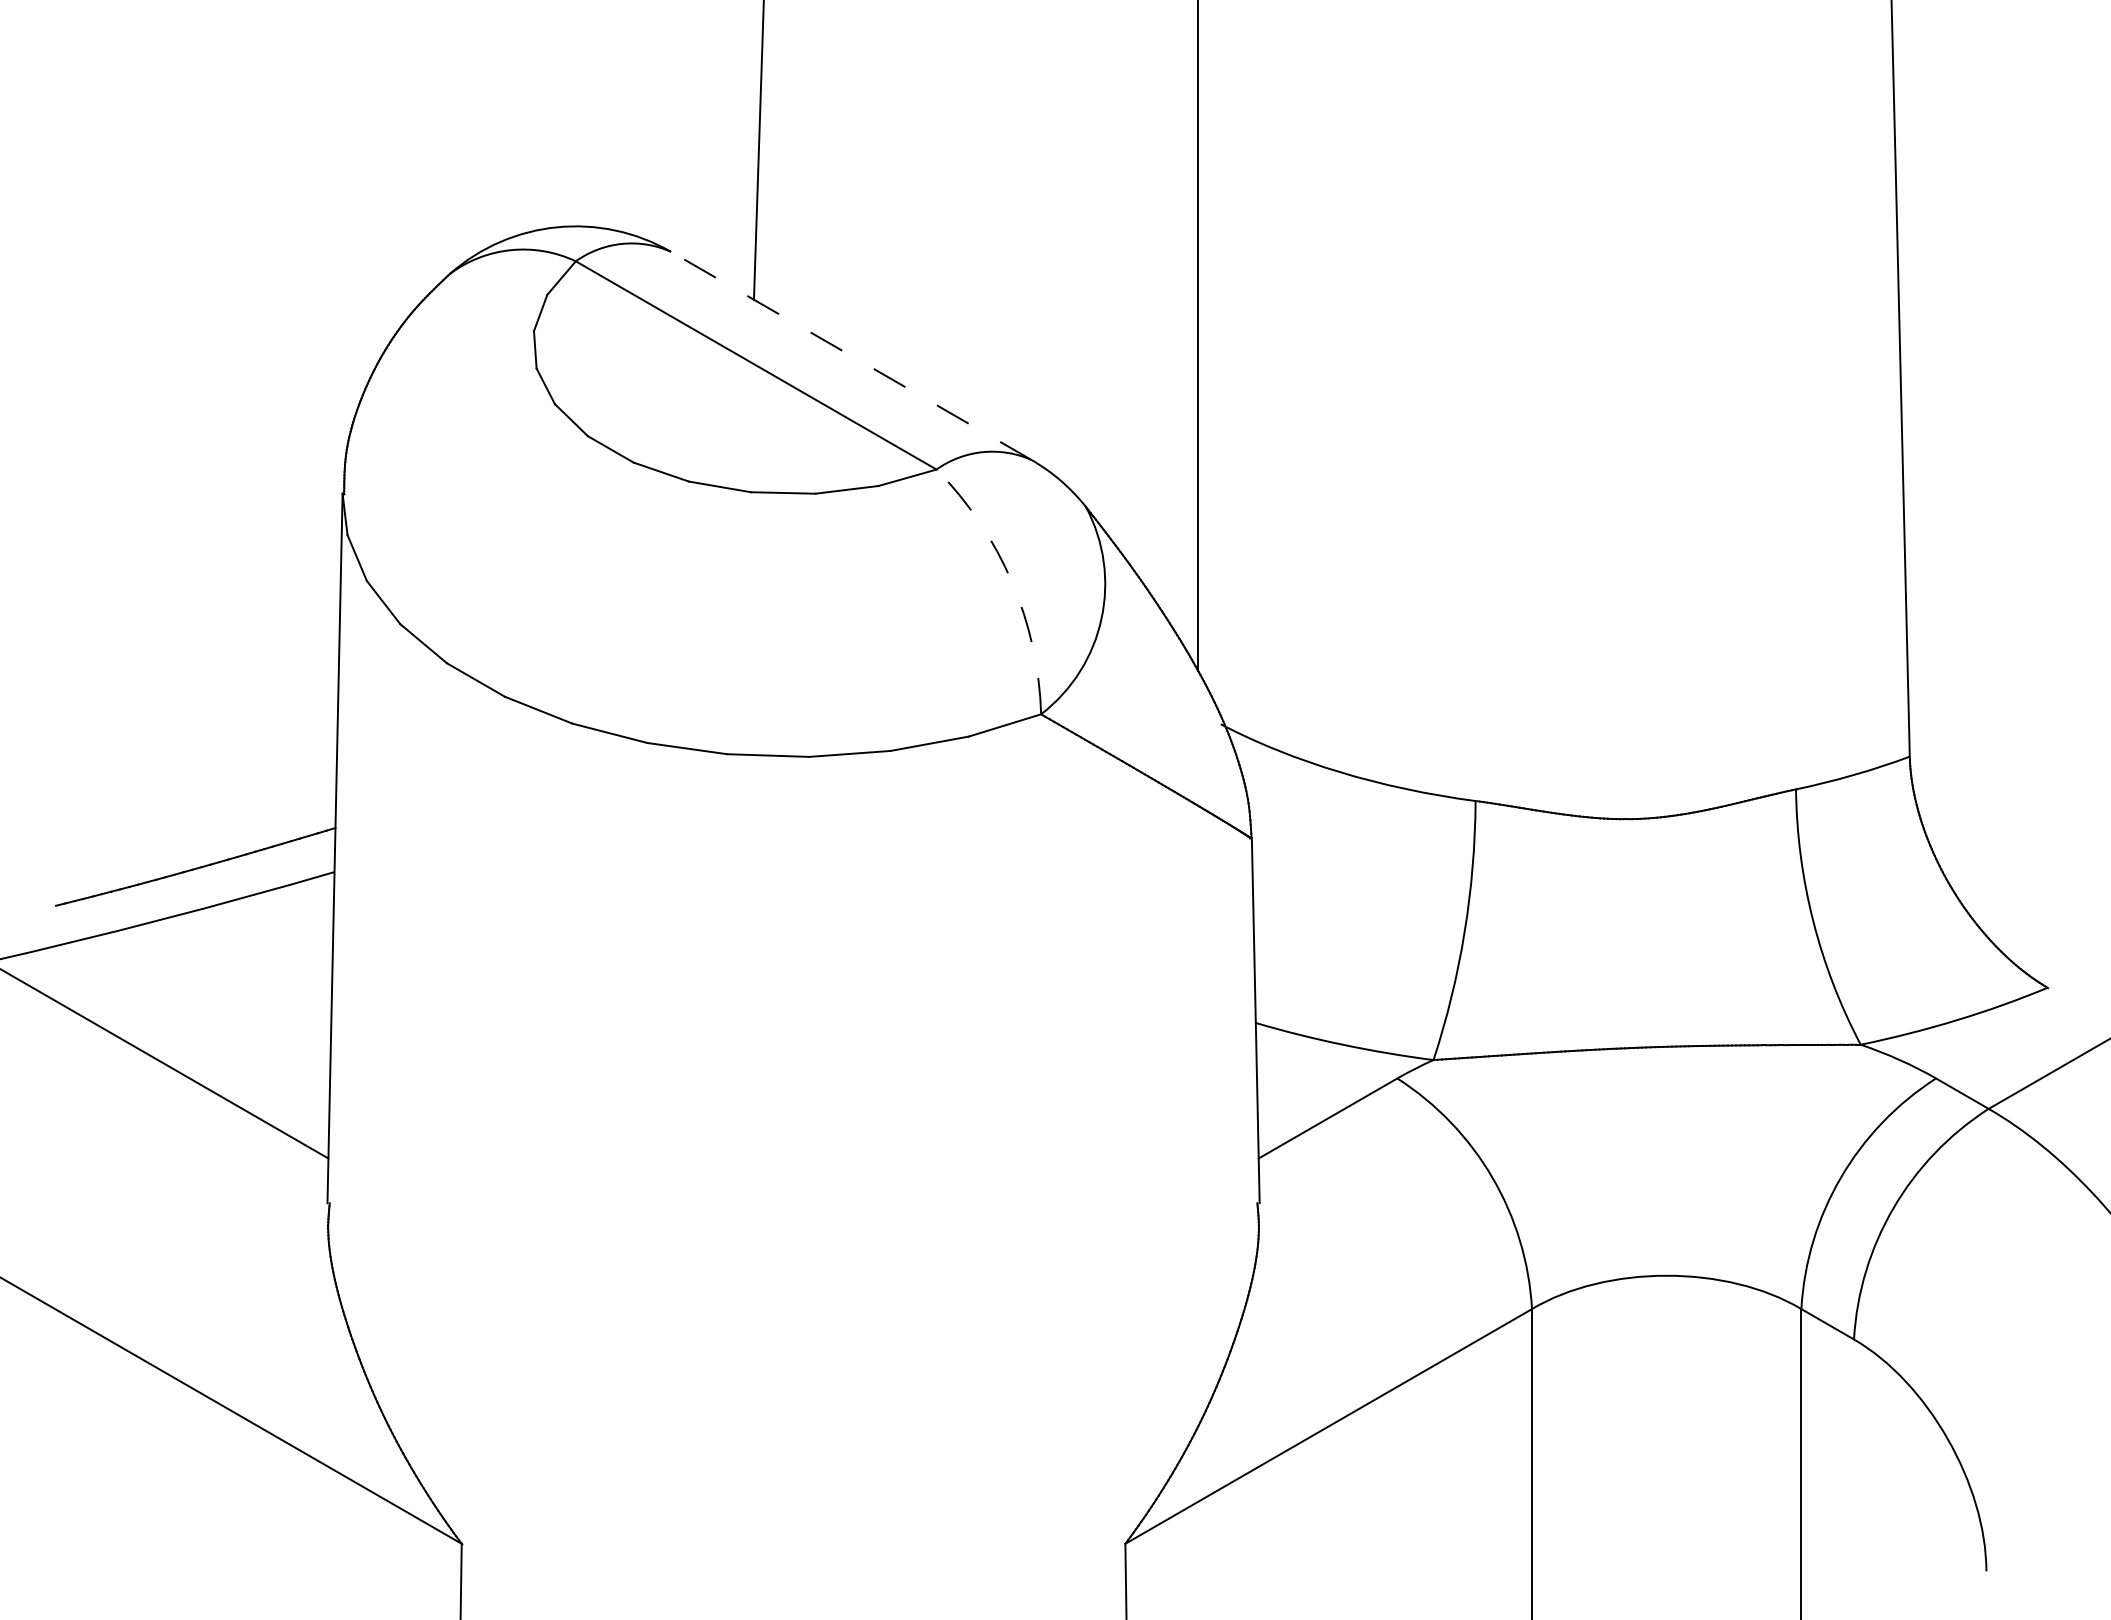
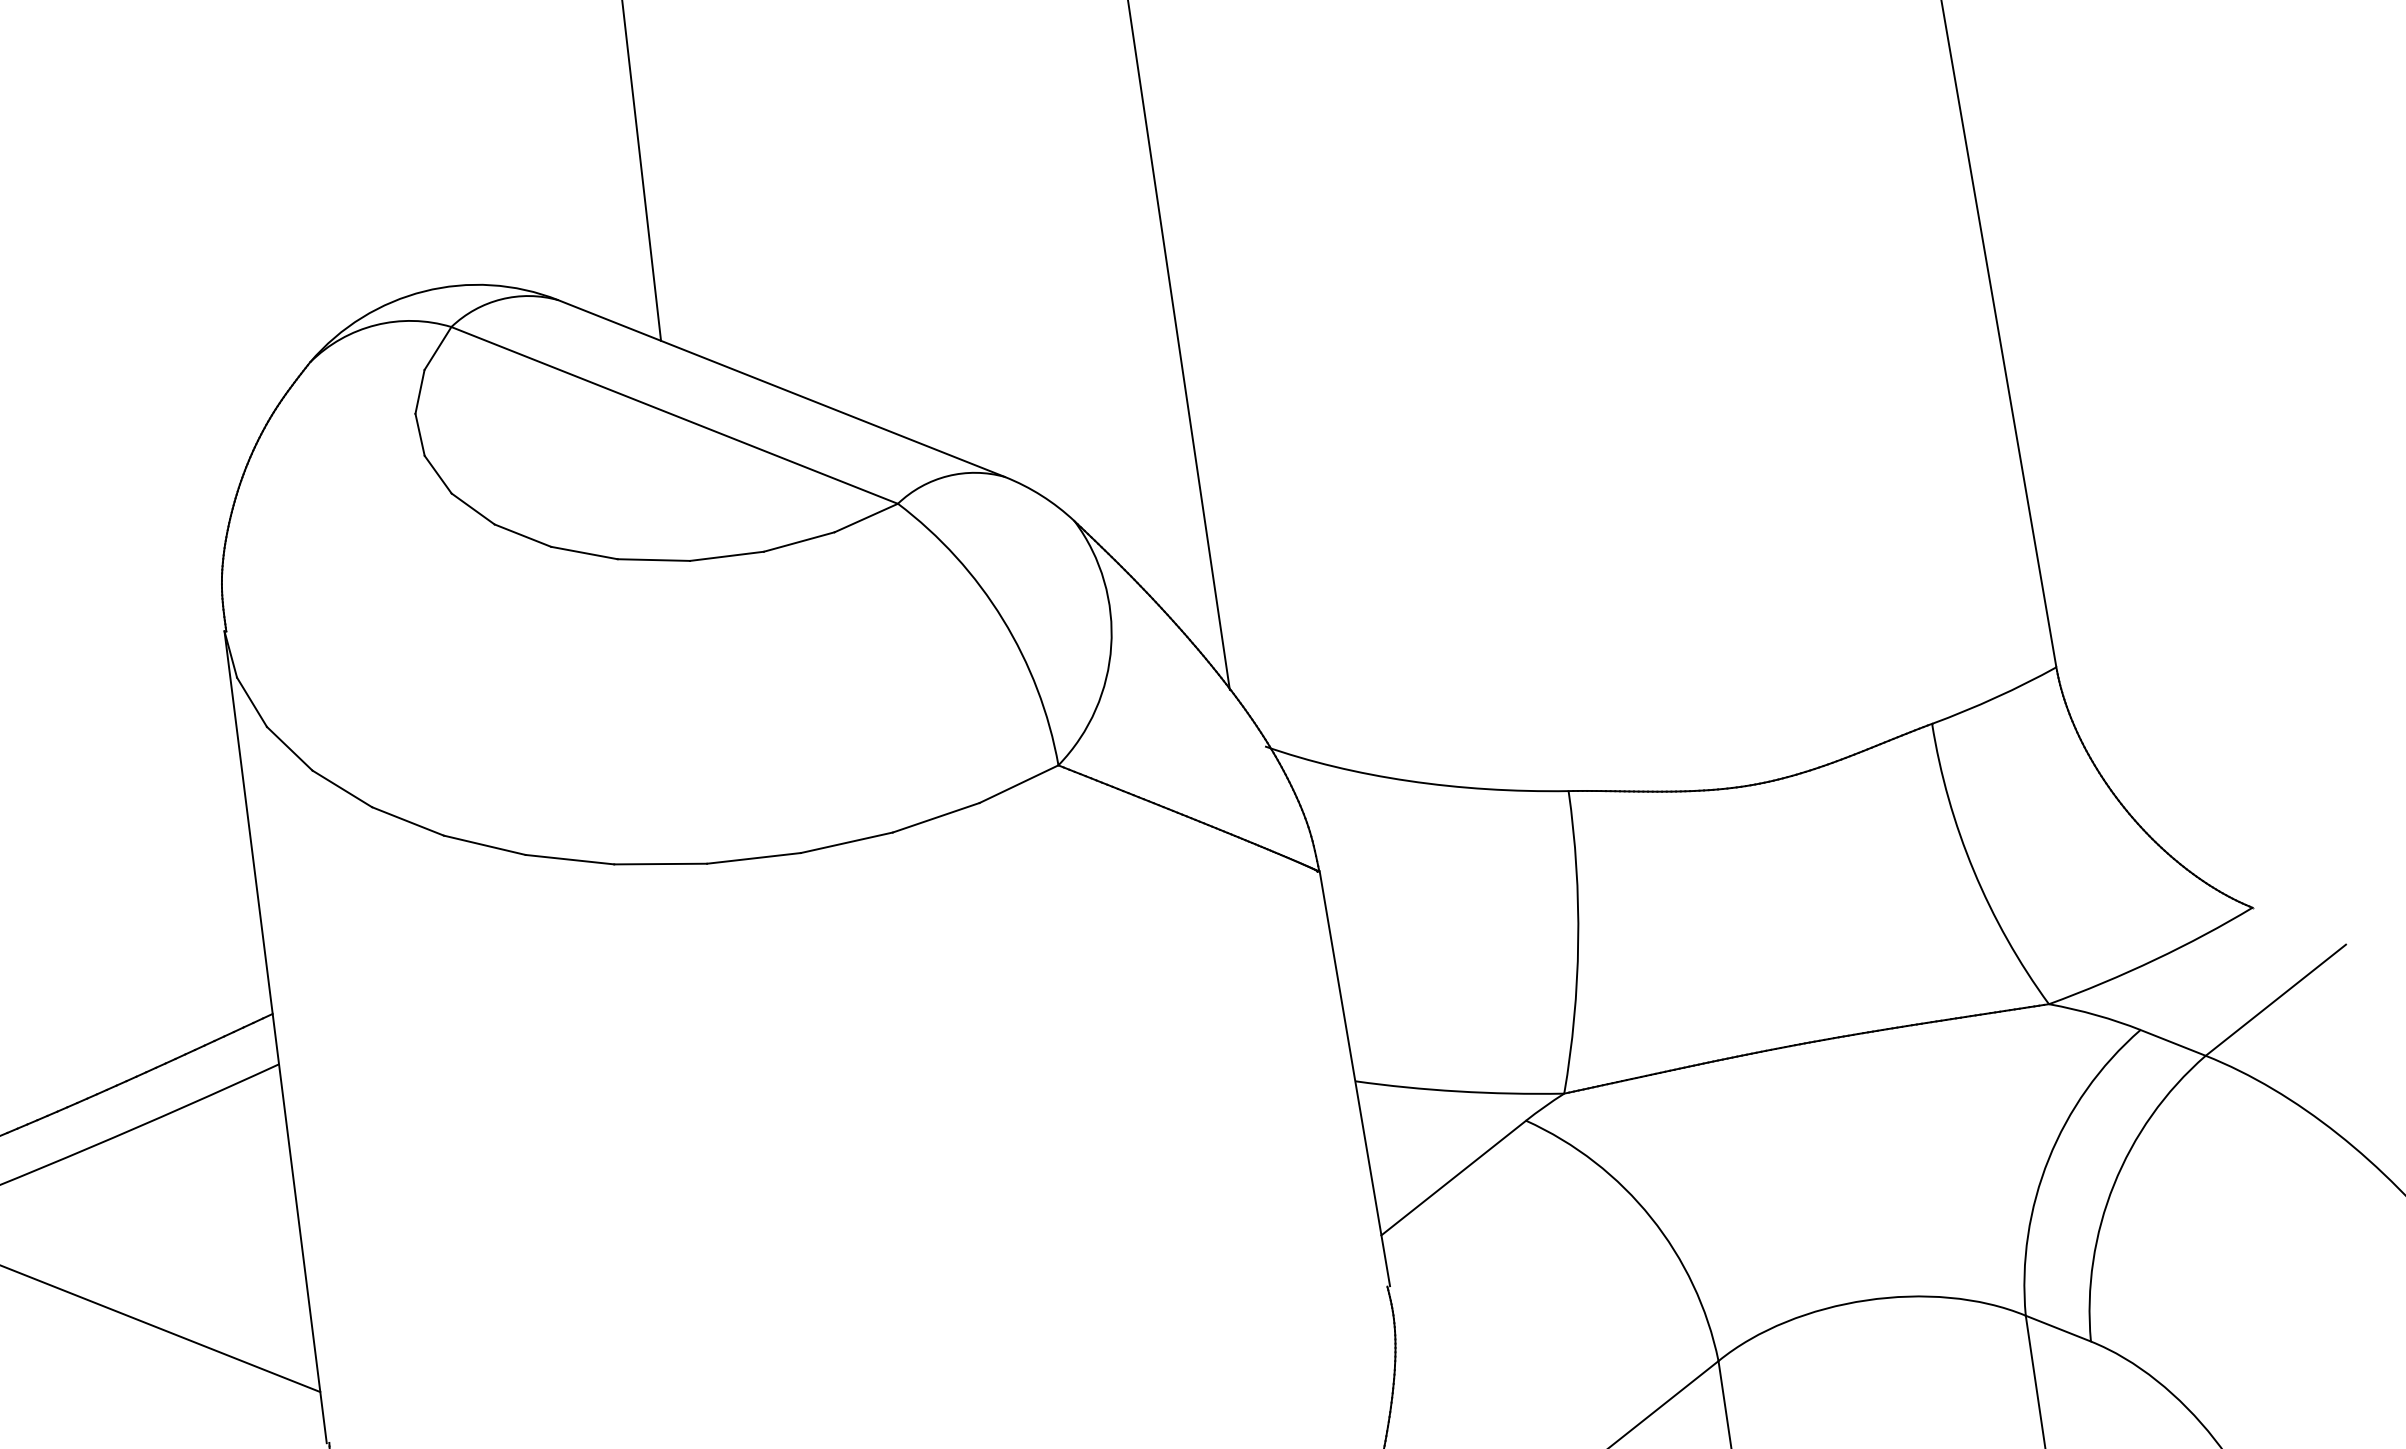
line: (851, 355) -> (781, 388), dashed -> solid
arc: (1012, 582) -> (1003, 619), dashed -> solid

